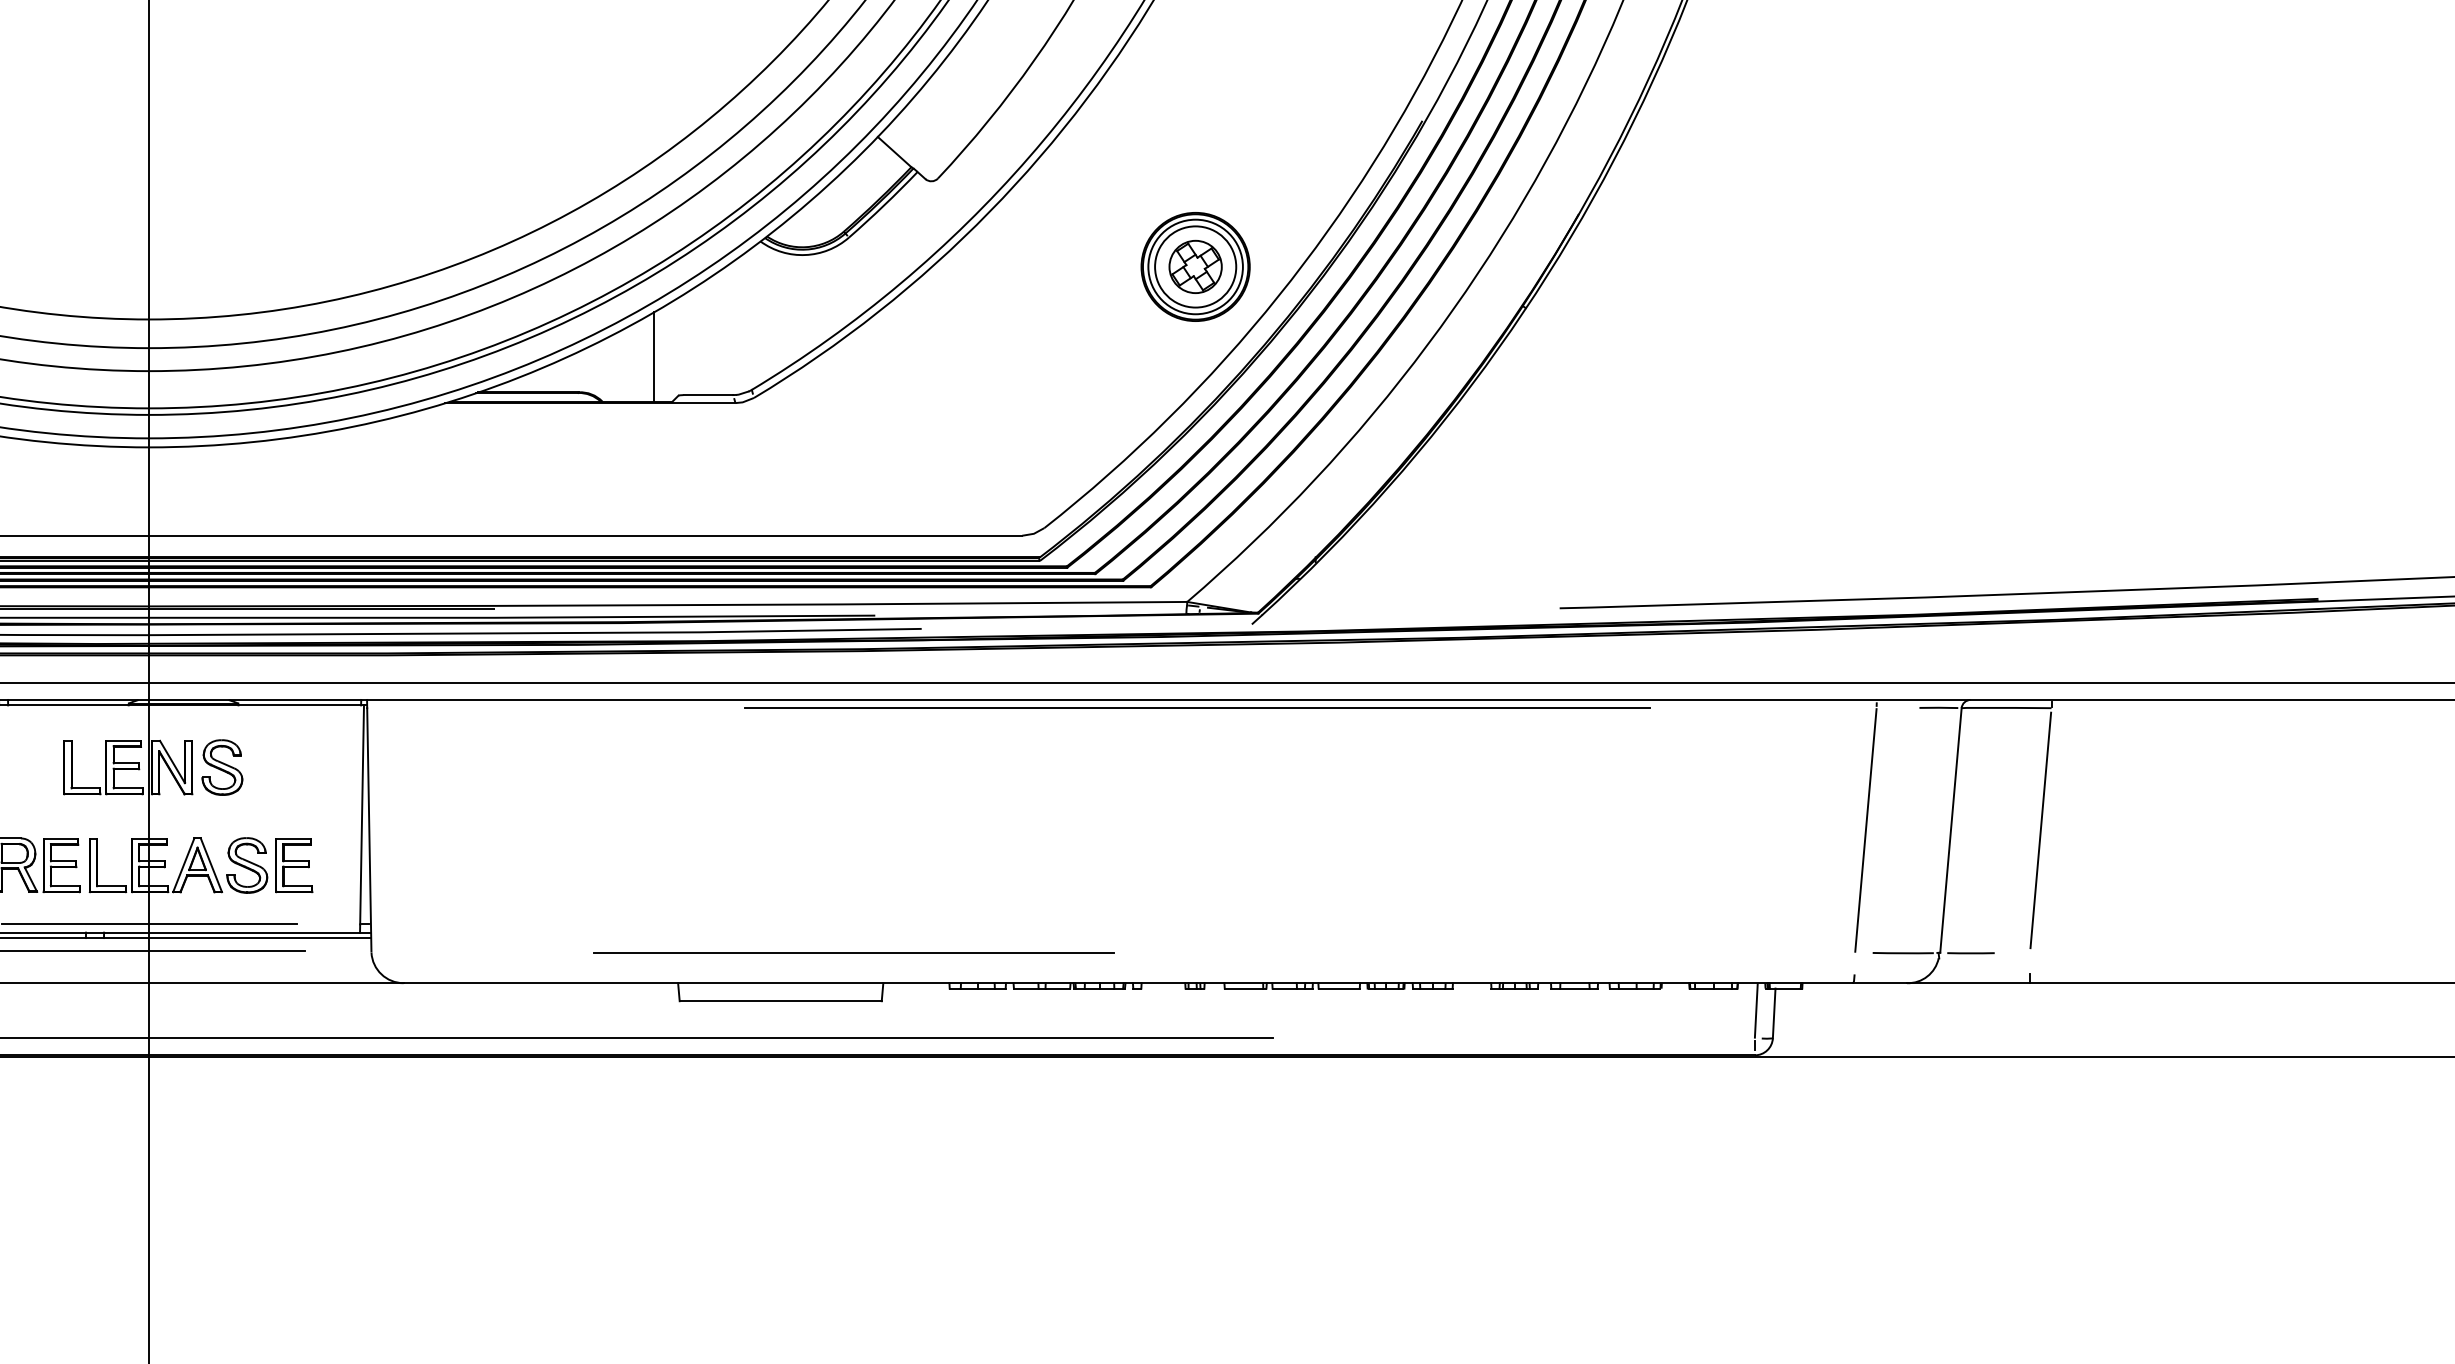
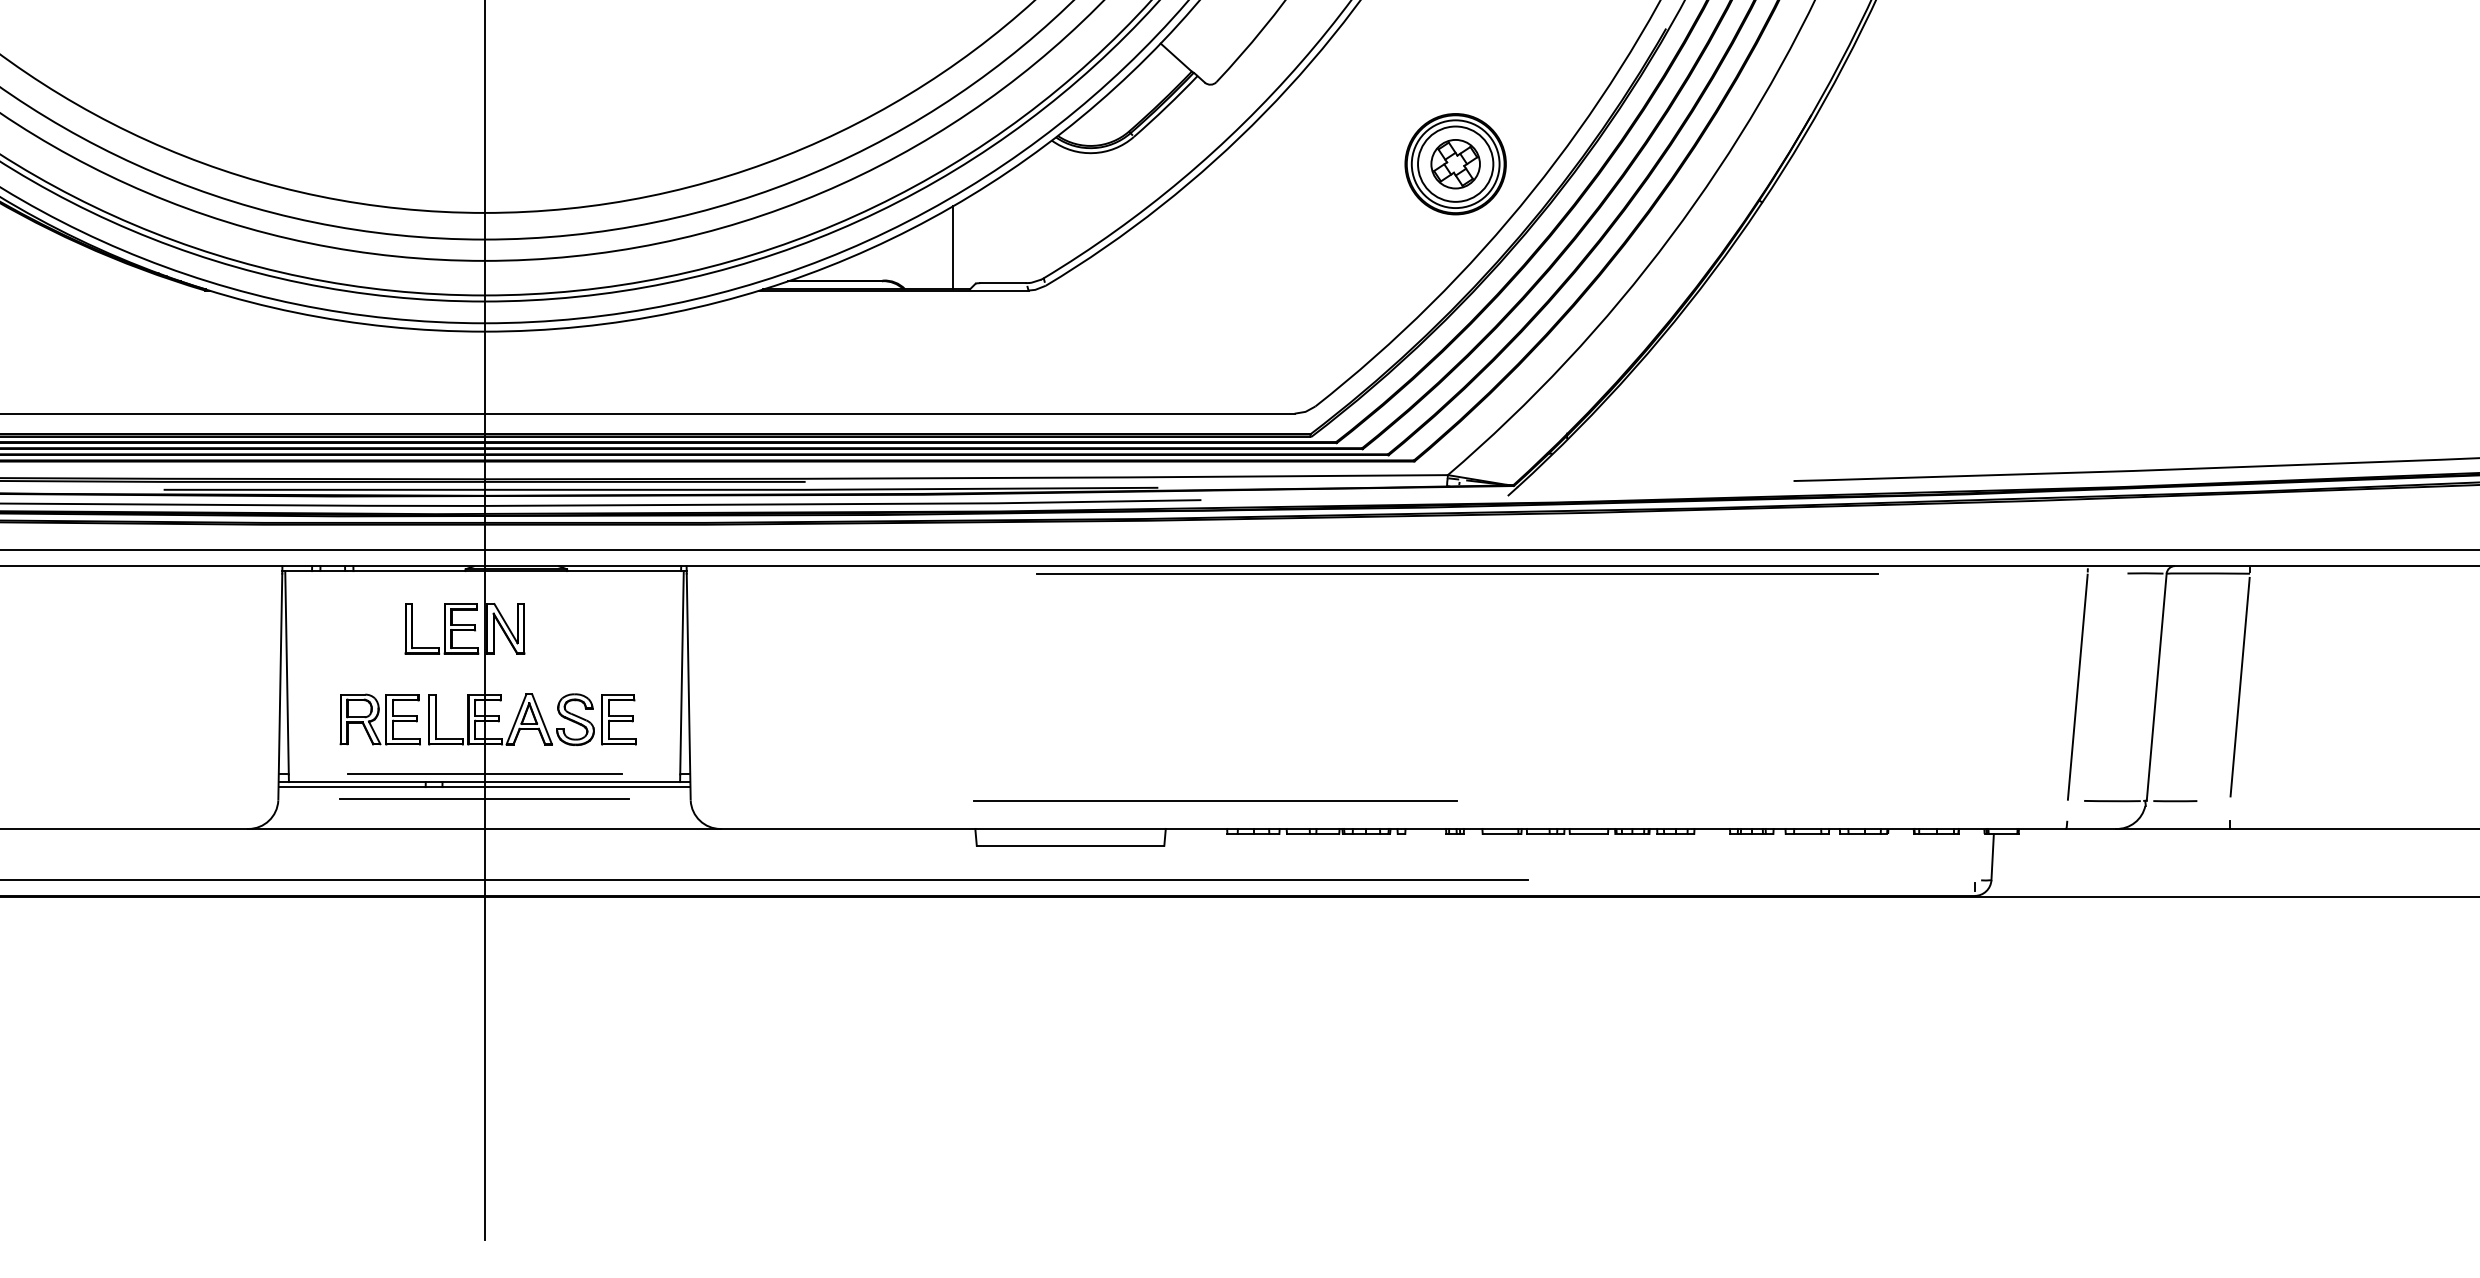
part: (222, 767) -> (552, 628), removed
line: (853, 952) -> (1215, 800), moved
line: (1755, 1010) -> (1975, 854), removed

